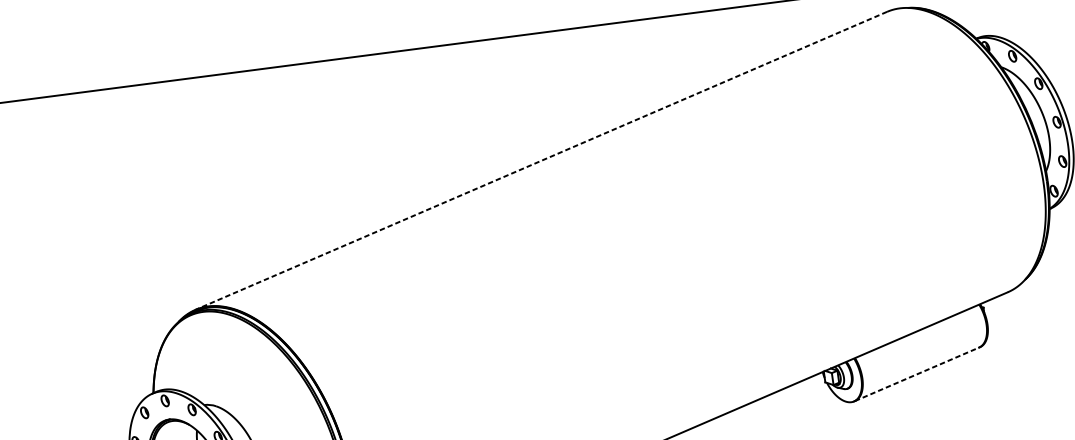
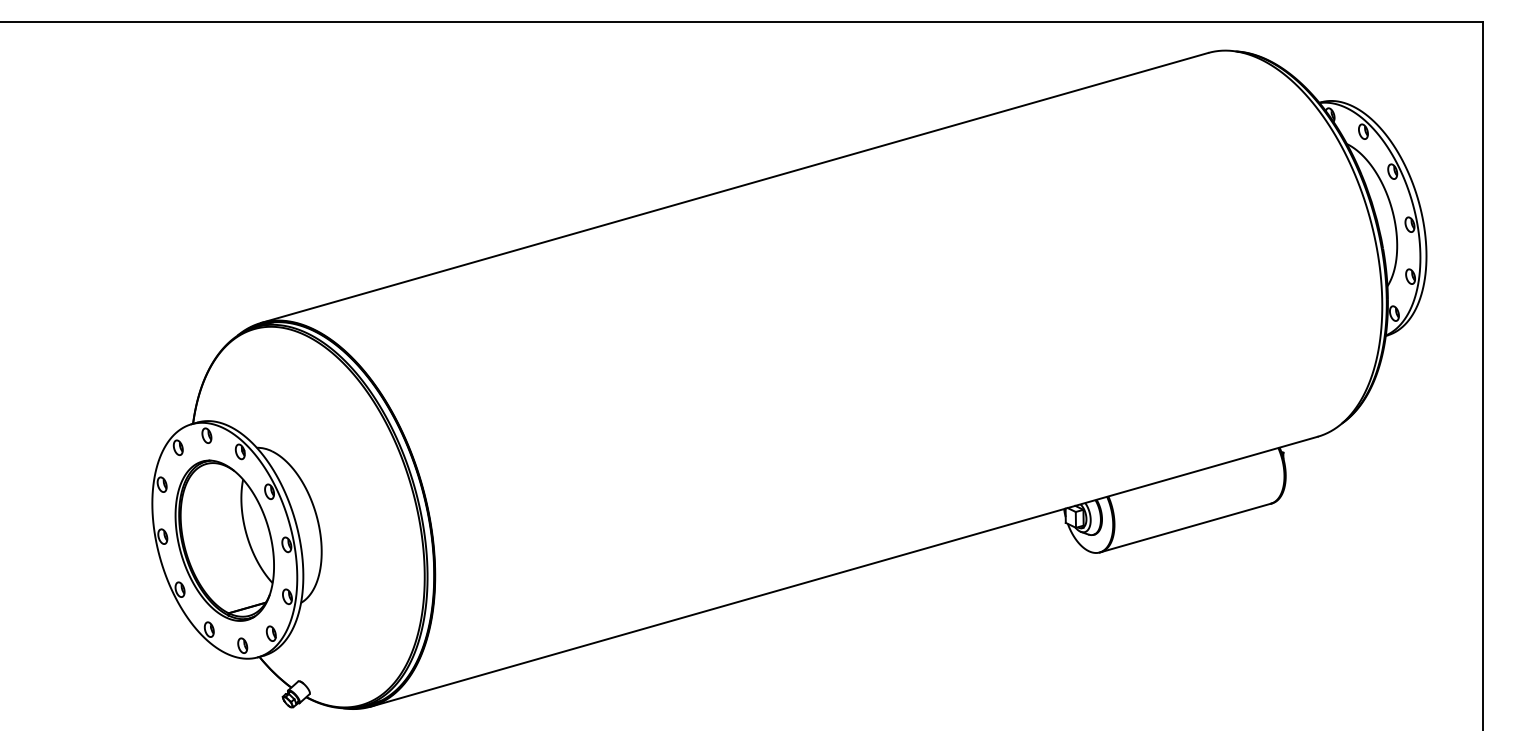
line: (541, 161) -> (734, 188), dashed -> solid
line: (917, 373) -> (1186, 527), dashed -> solid

